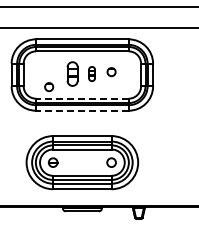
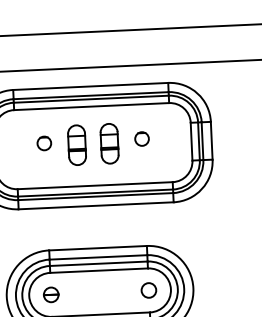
part: (91, 73) -> (108, 142), size x1.67
part: (49, 87) -> (44, 144), moved
line: (81, 98) -> (93, 185), dashed -> solid
line: (81, 110) -> (94, 205), dashed -> solid

